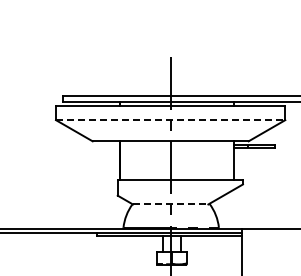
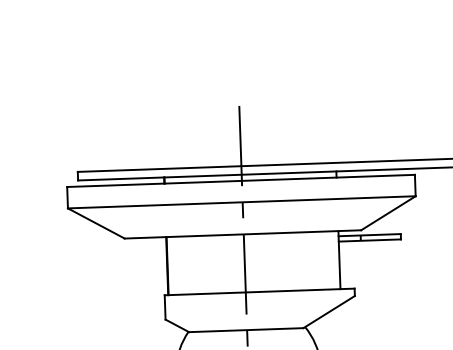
line: (170, 120) -> (241, 202), dashed -> solid
line: (170, 204) -> (246, 330), dashed -> solid

